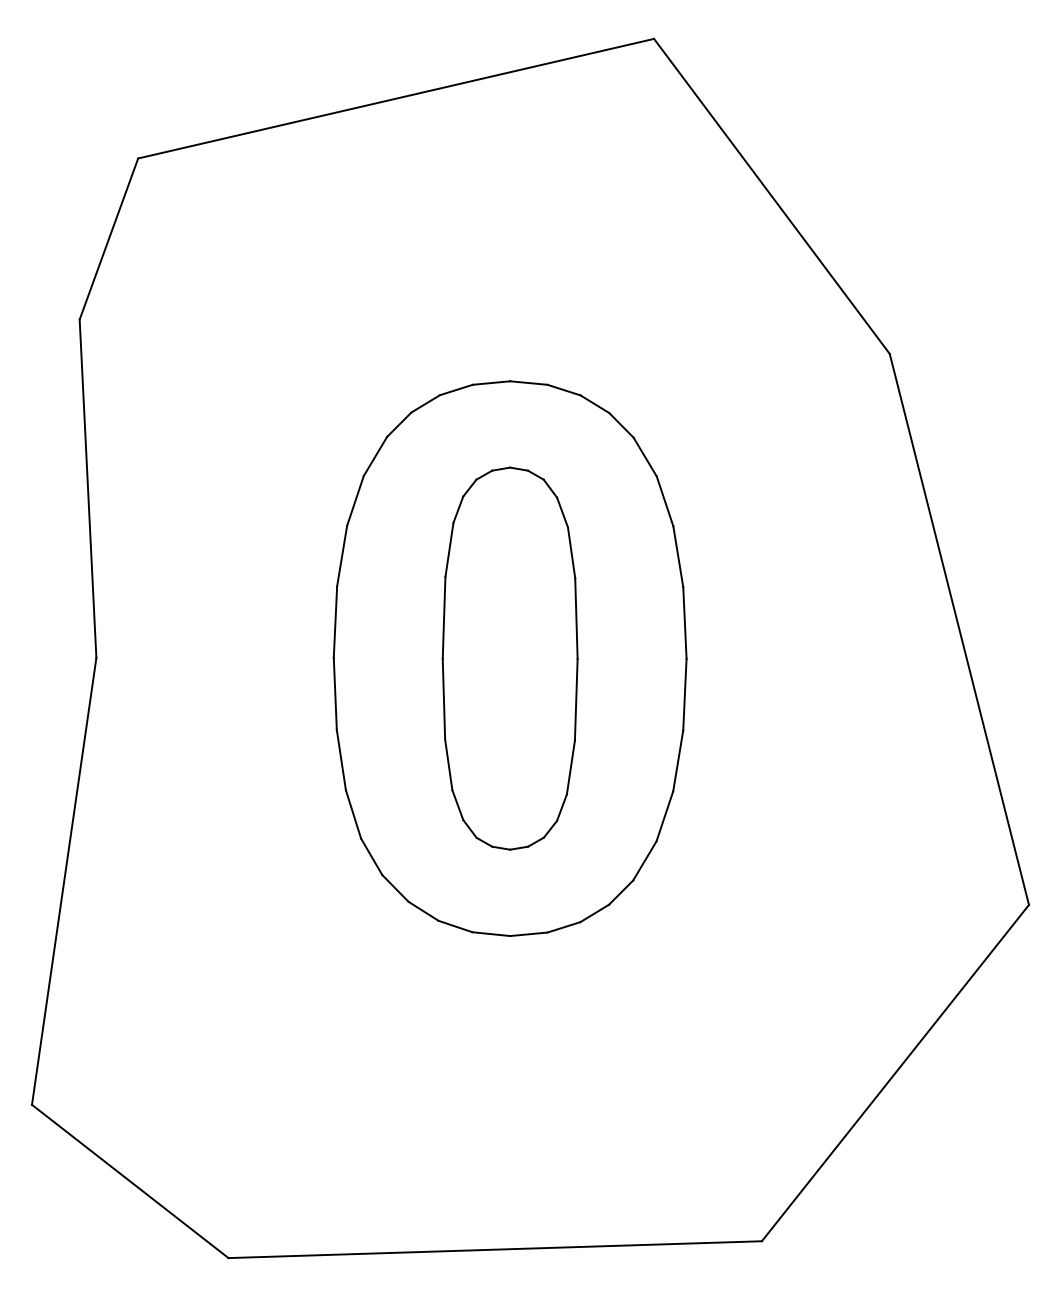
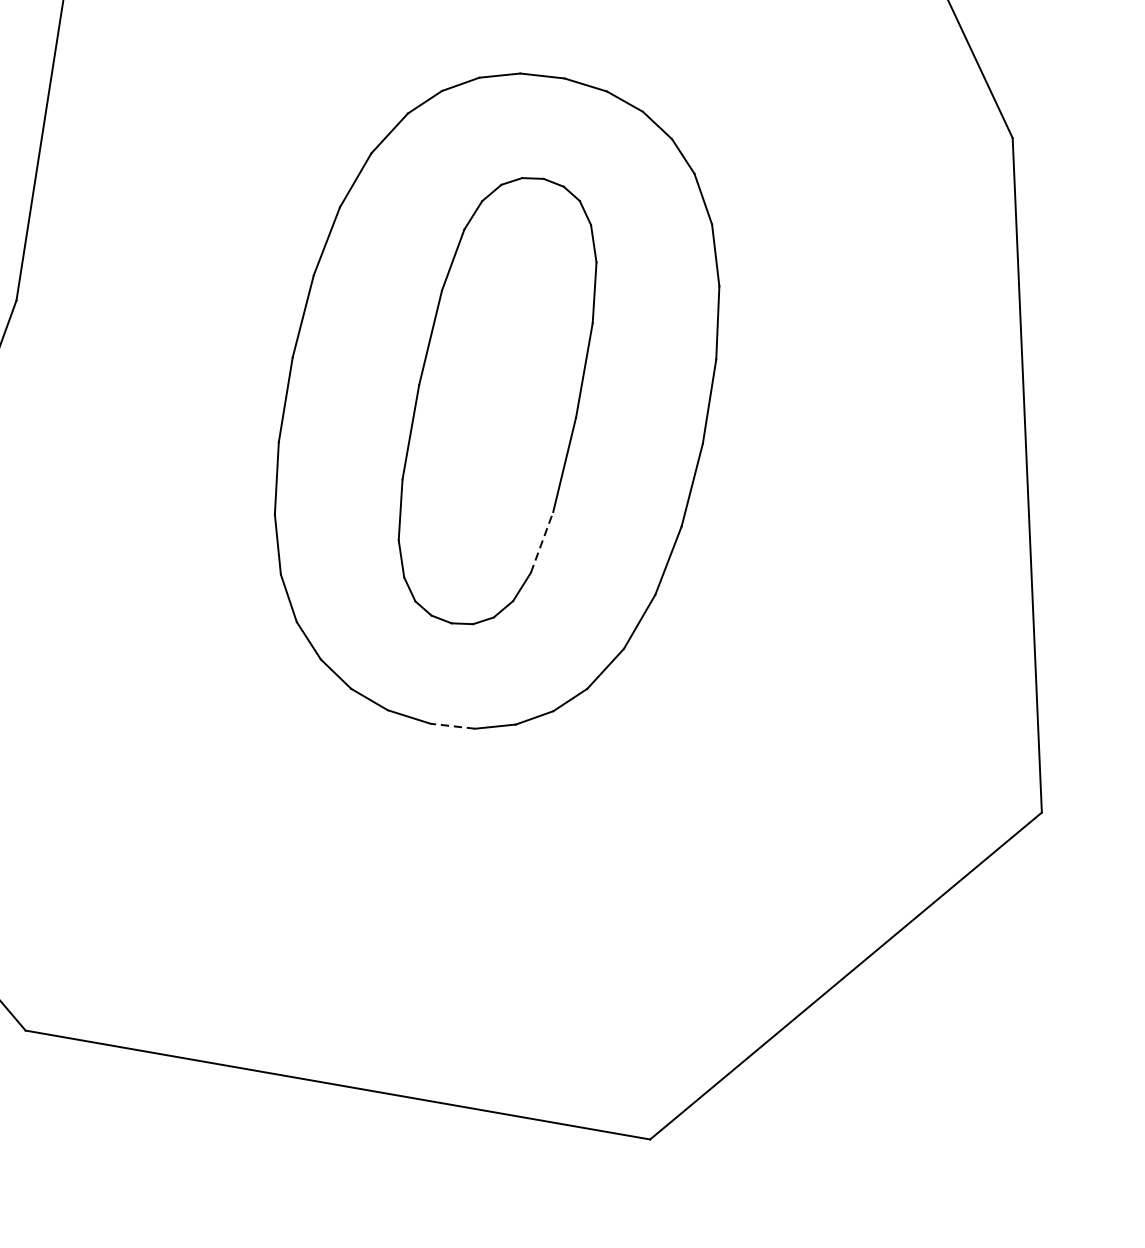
line: (570, 767) -> (541, 542), solid -> dashed
line: (528, 934) -> (452, 726), solid -> dashed

